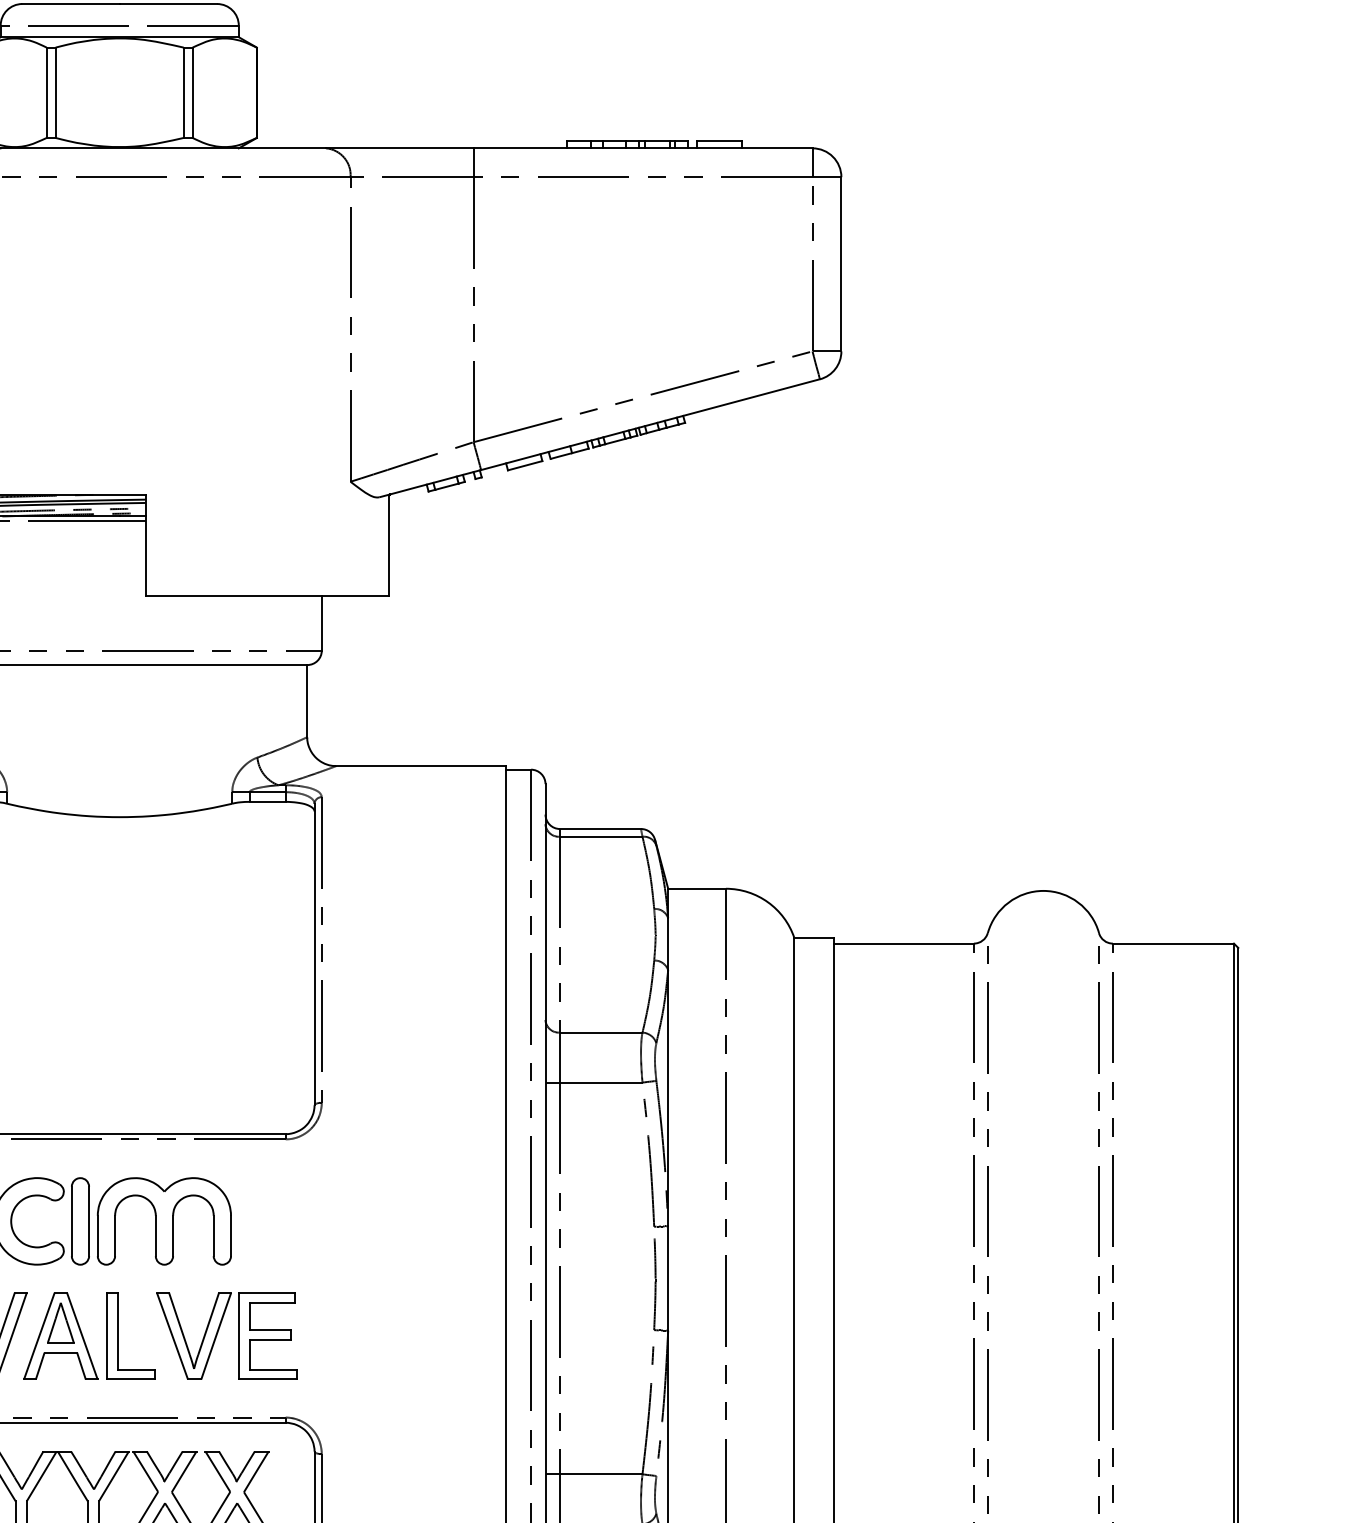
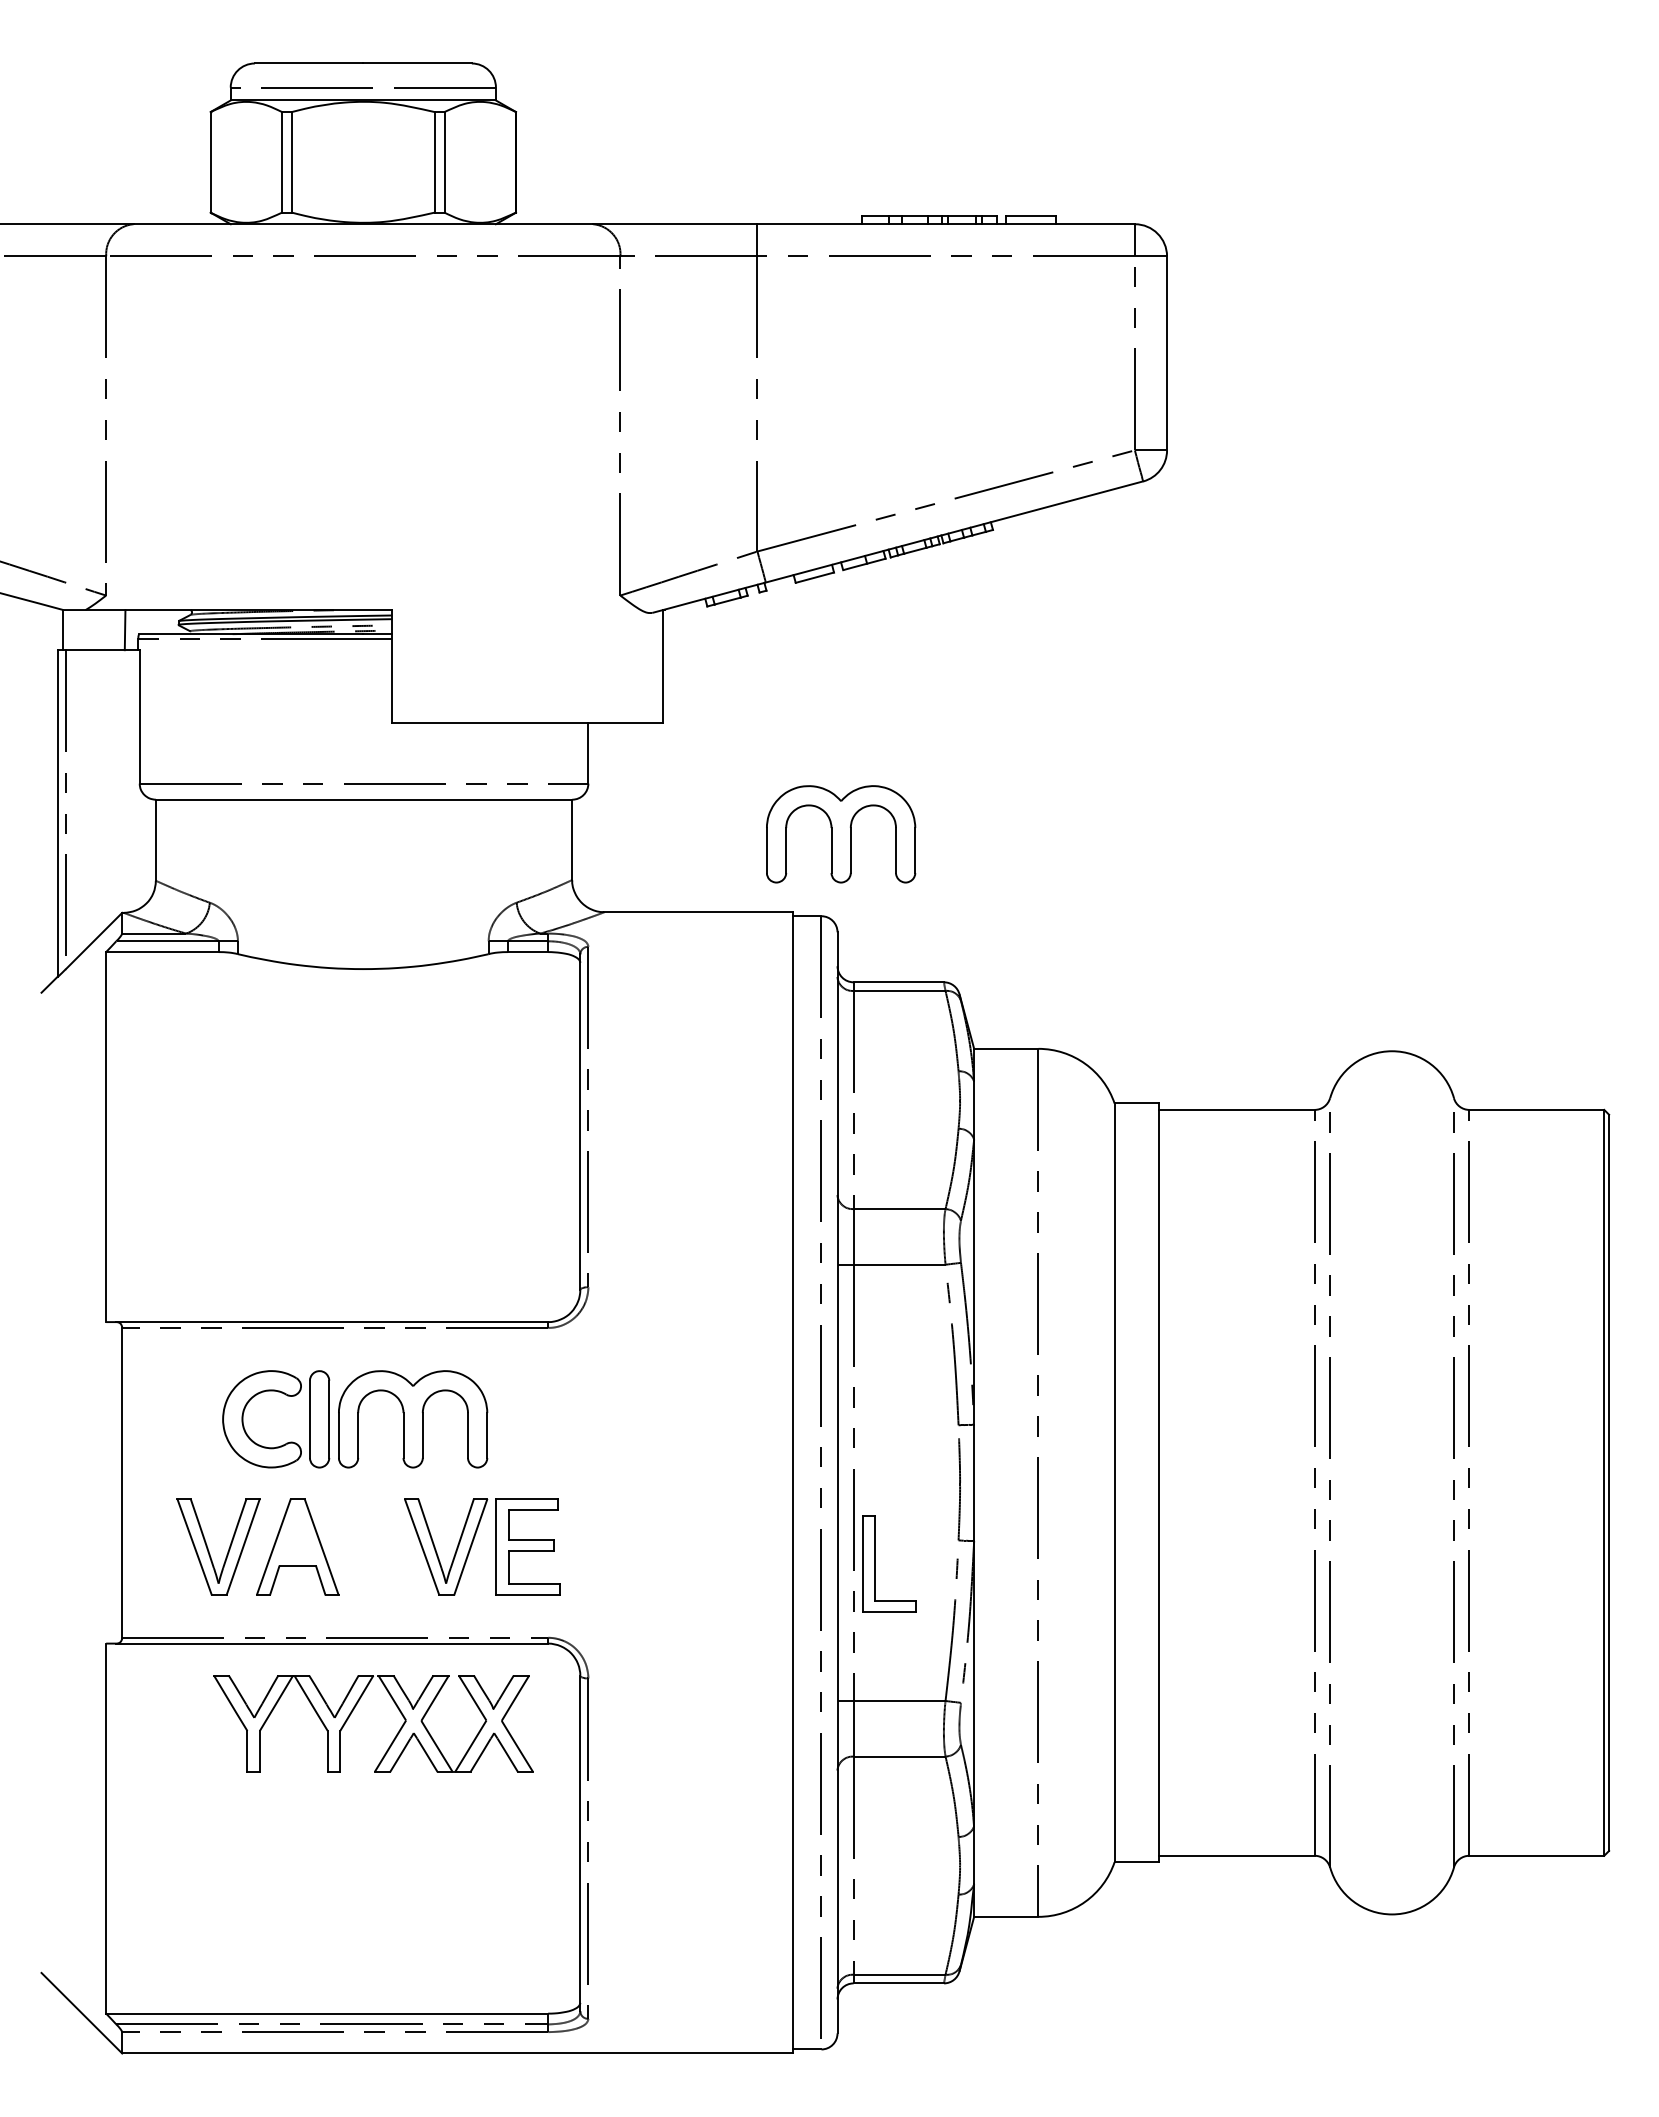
part: (549, 696) -> (841, 834), added
part: (60, 1323) -> (297, 1532), removed
part: (118, 1335) -> (875, 1563), moved

